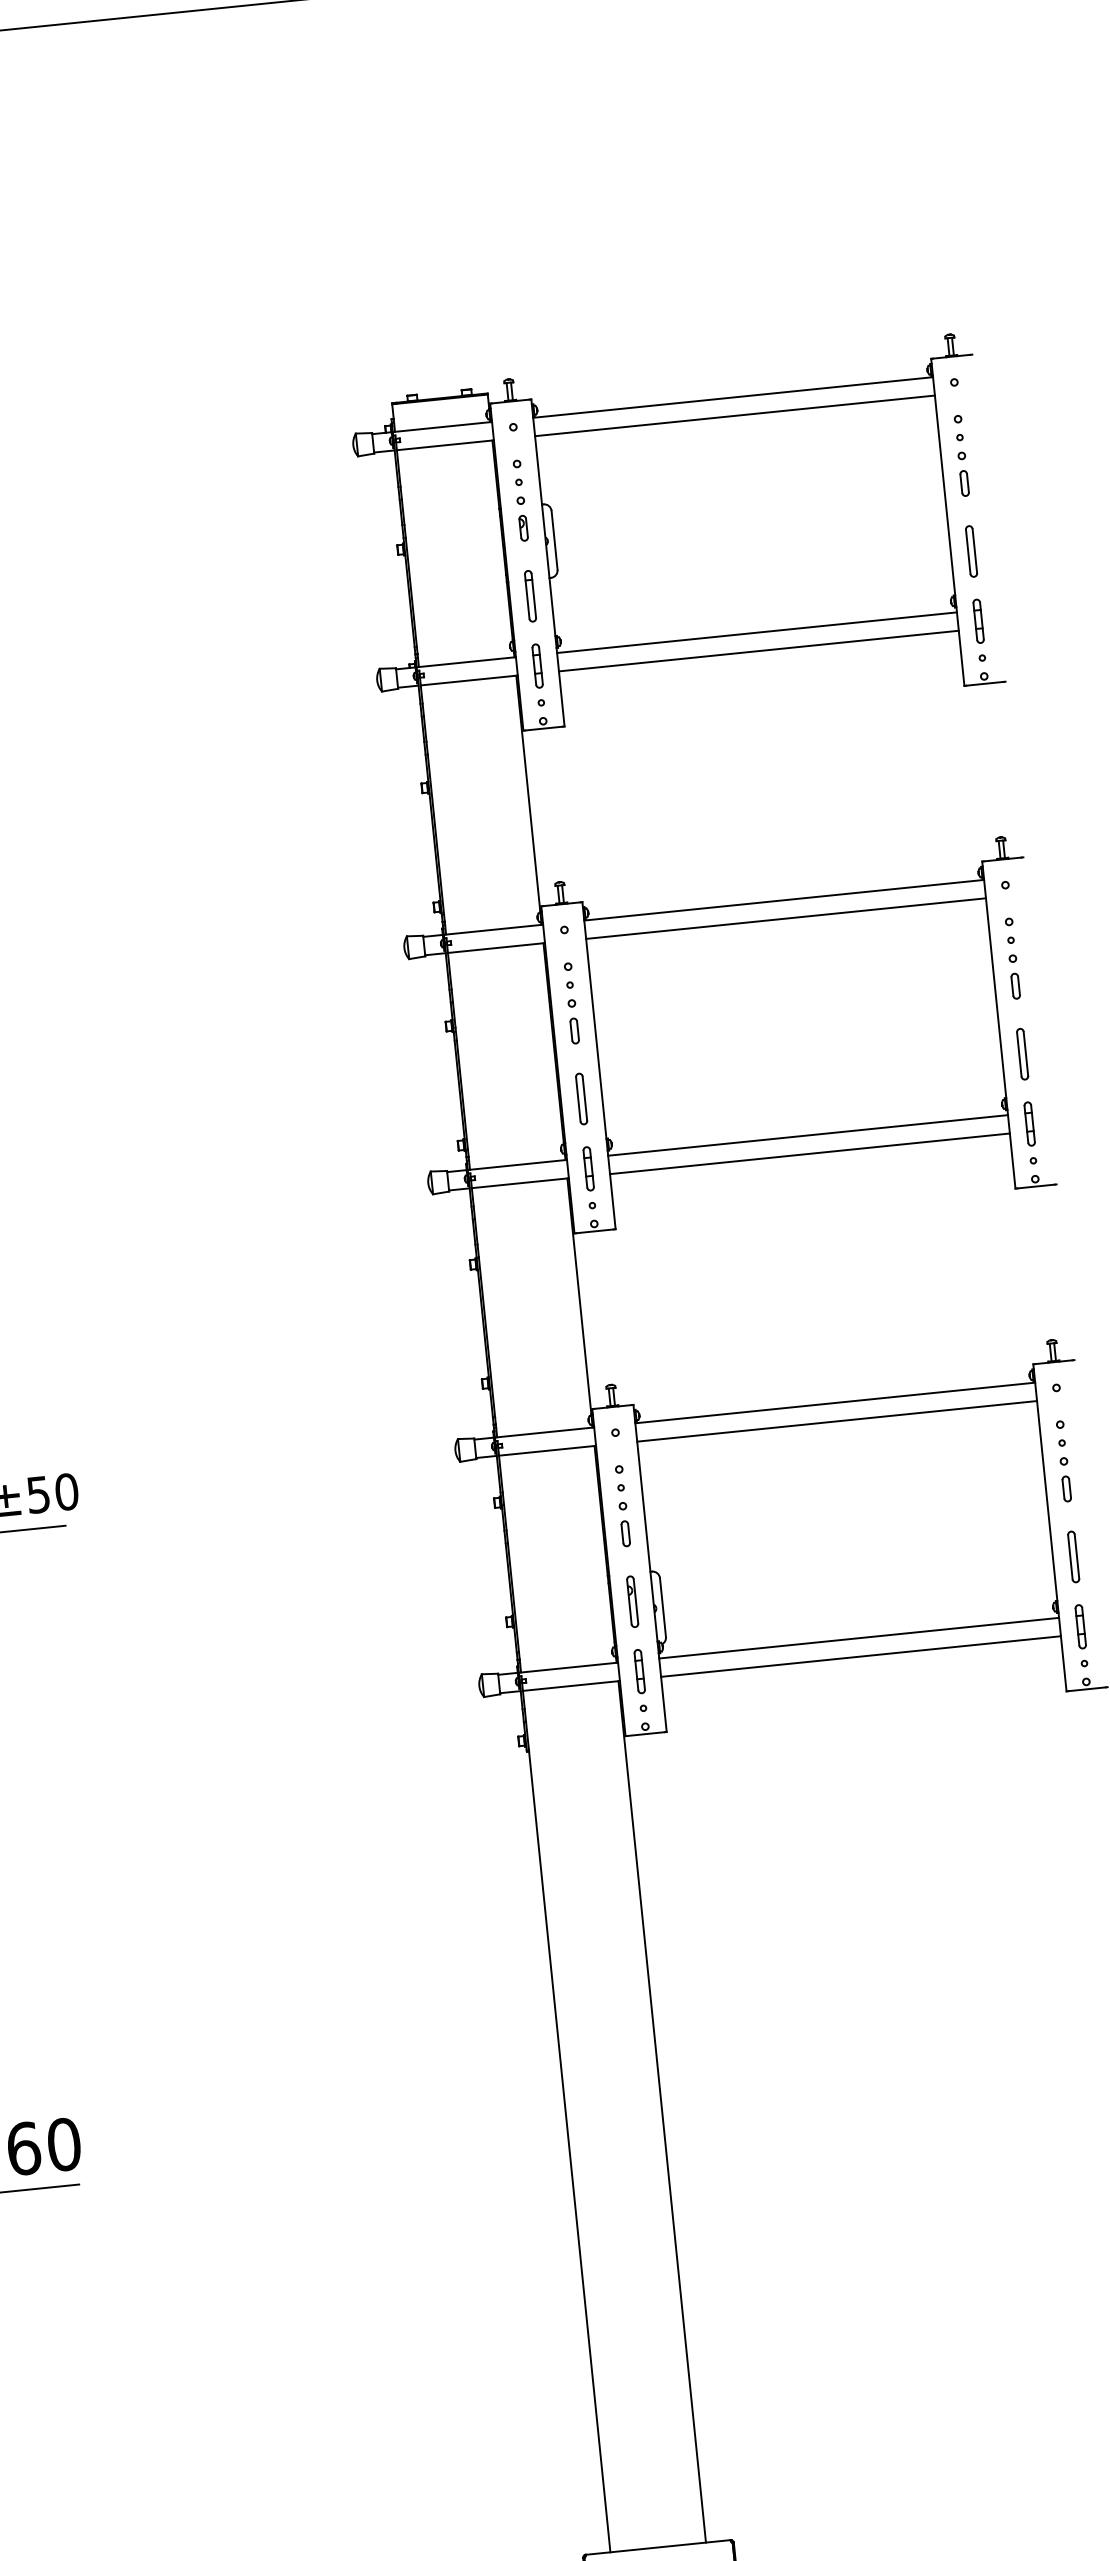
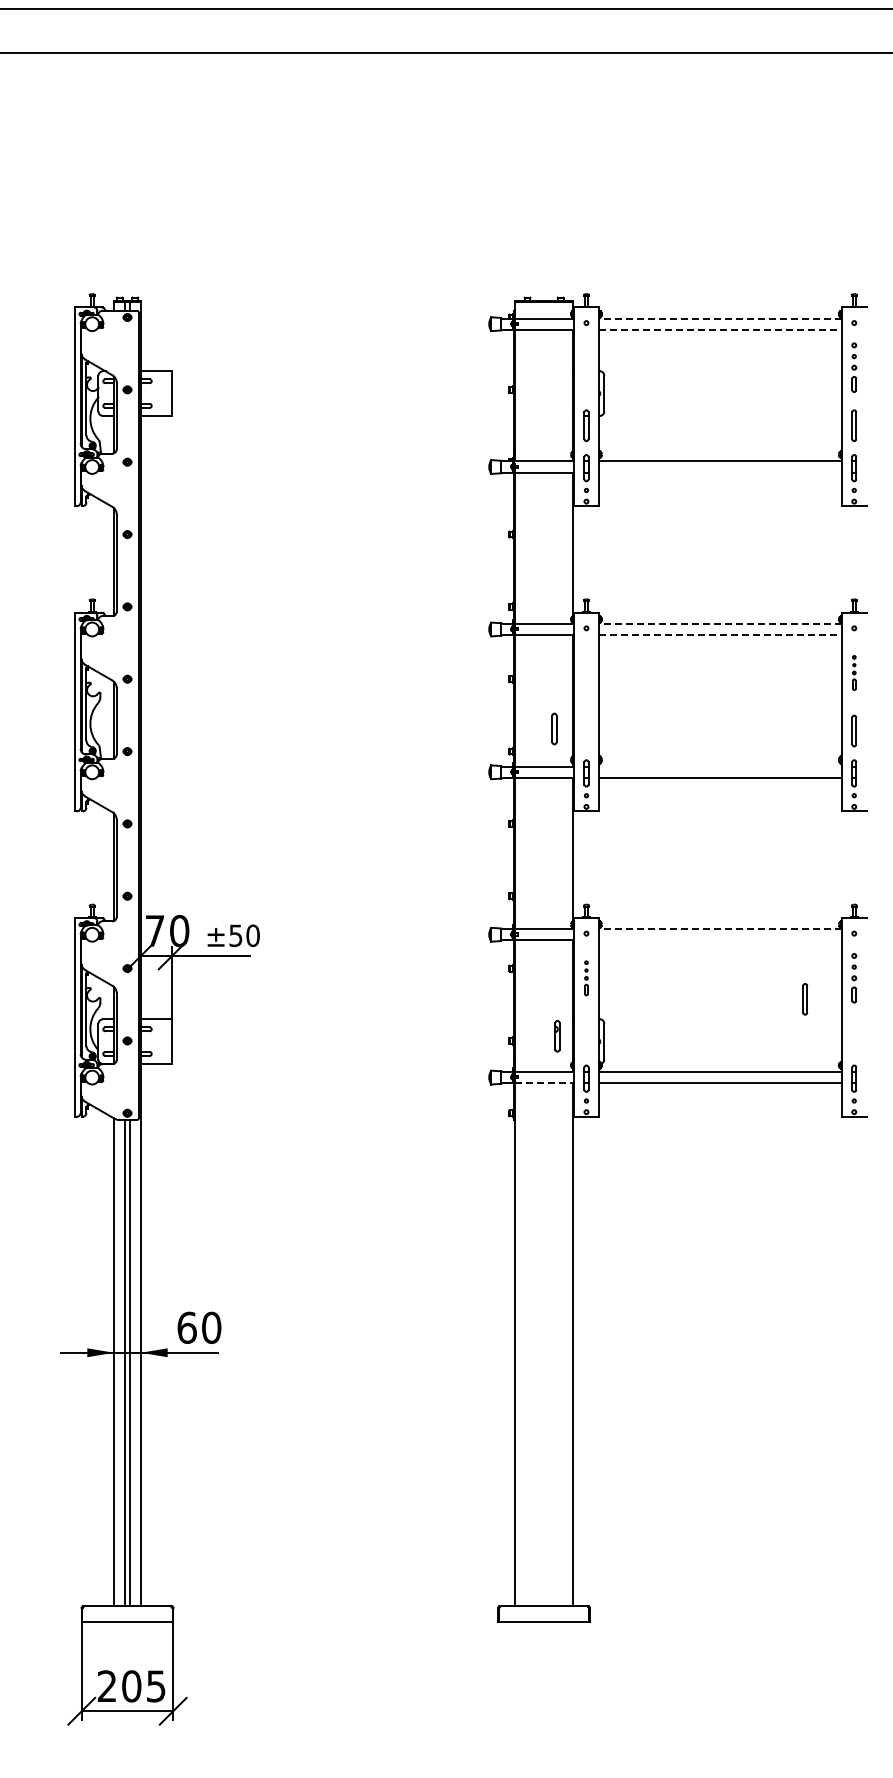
line: (731, 397) -> (719, 318), solid -> dashed
line: (735, 415) -> (720, 329), solid -> dashed
part: (520, 500) -> (586, 367), removed
line: (757, 651) -> (719, 472), removed
line: (782, 899) -> (719, 623), solid -> dashed
line: (786, 919) -> (720, 635), solid -> dashed
part: (1013, 957) -> (854, 672), size x0.7
part: (571, 1002) -> (586, 672), removed
part: (581, 1098) -> (554, 728), moved
line: (806, 1135) -> (719, 766), removed
line: (833, 1403) -> (719, 929), solid -> dashed
line: (835, 1421) -> (719, 940), removed
part: (623, 1506) -> (586, 978), size x0.7
part: (1074, 1557) -> (805, 999), moved
part: (632, 1602) -> (557, 1036), moved
line: (573, 1686) -> (545, 1083), solid -> dashed

